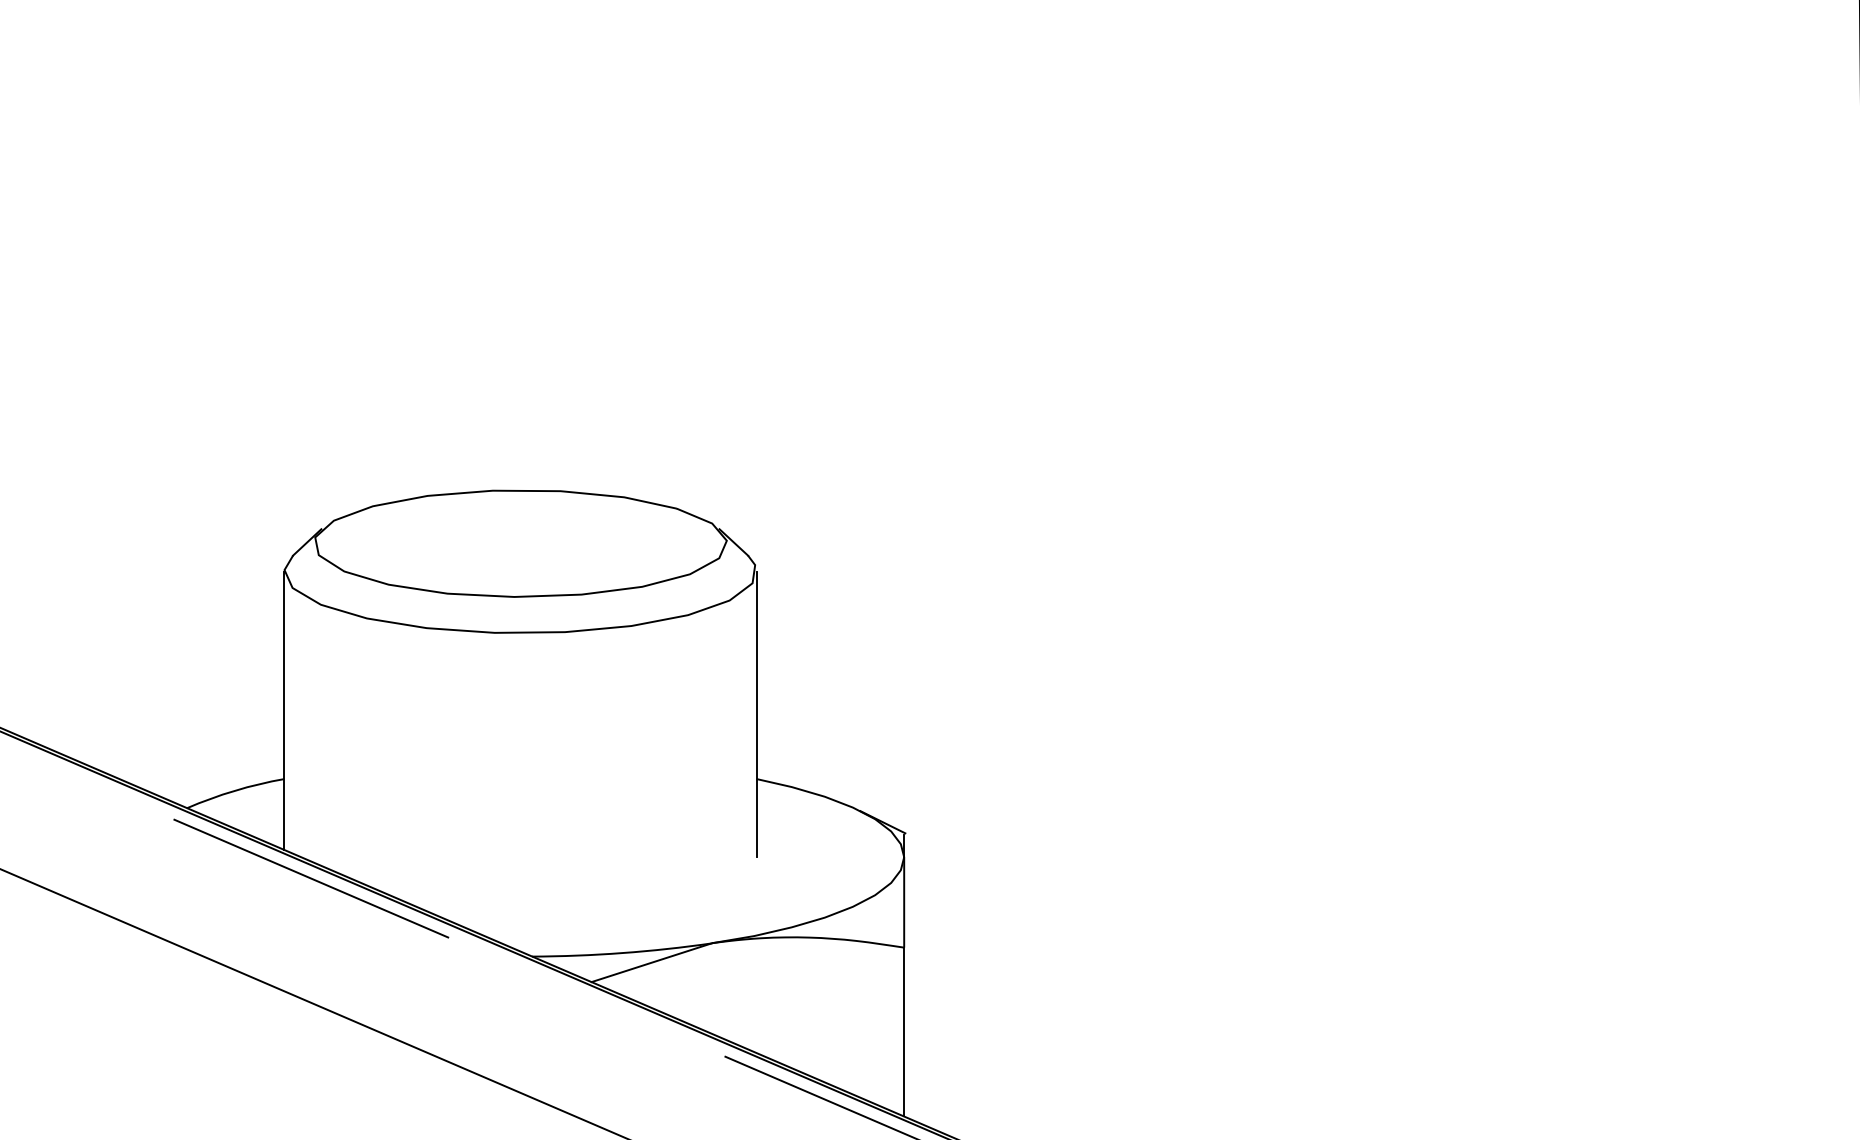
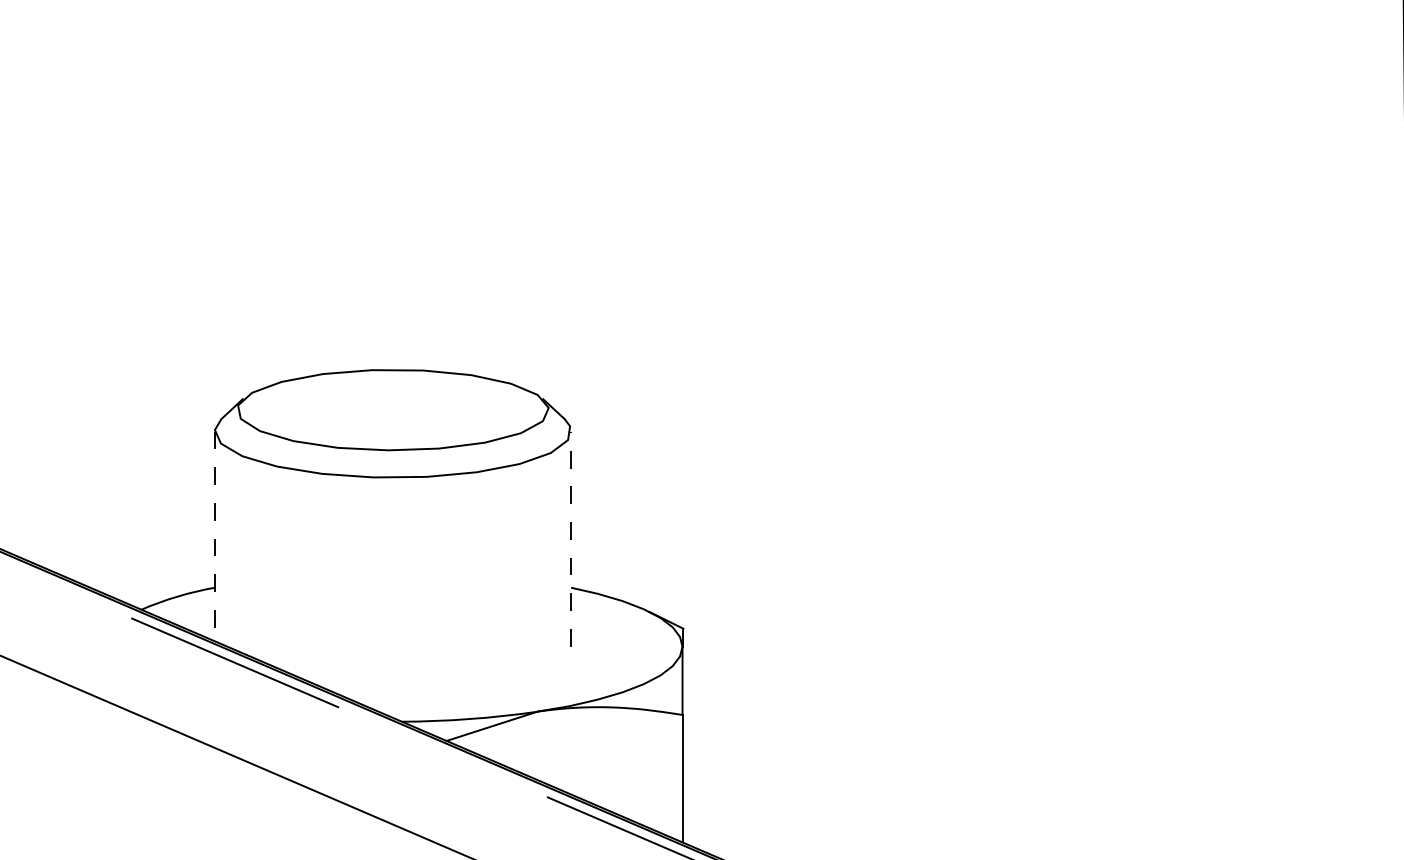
line: (284, 711) -> (214, 536), solid -> dashed
line: (756, 714) -> (571, 539), solid -> dashed

